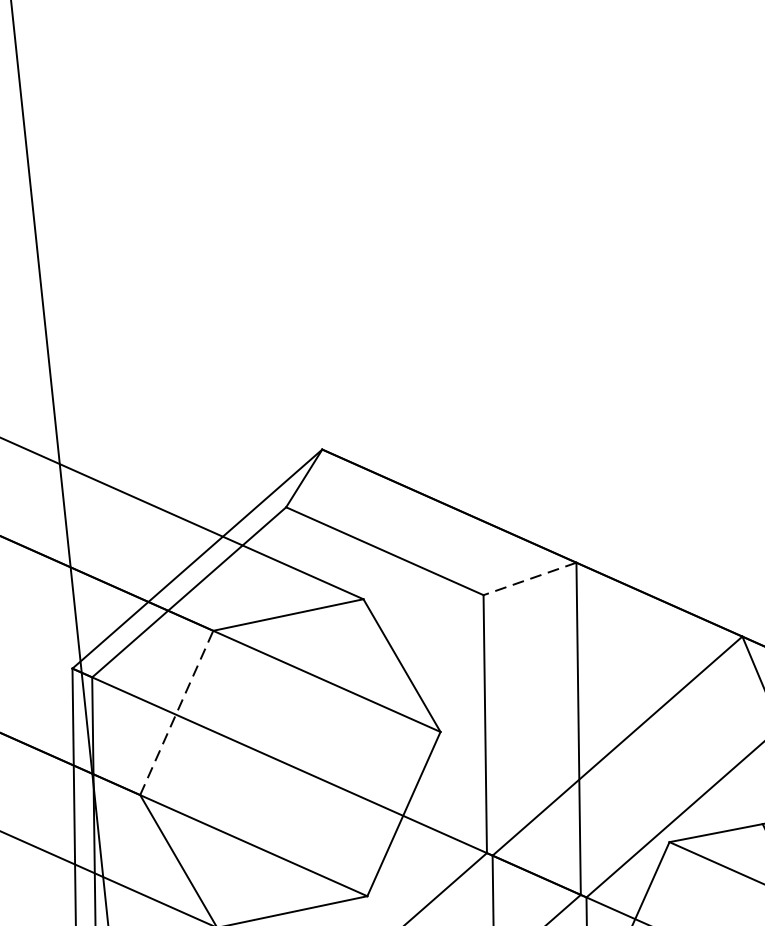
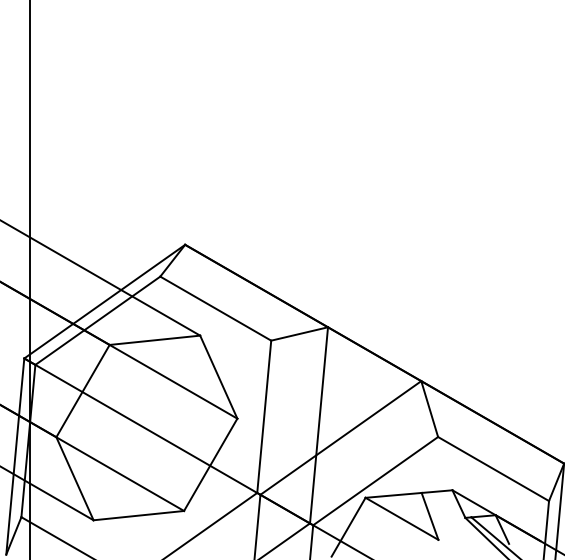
line: (529, 579) -> (299, 334), dashed -> solid
line: (177, 711) -> (83, 390), dashed -> solid

